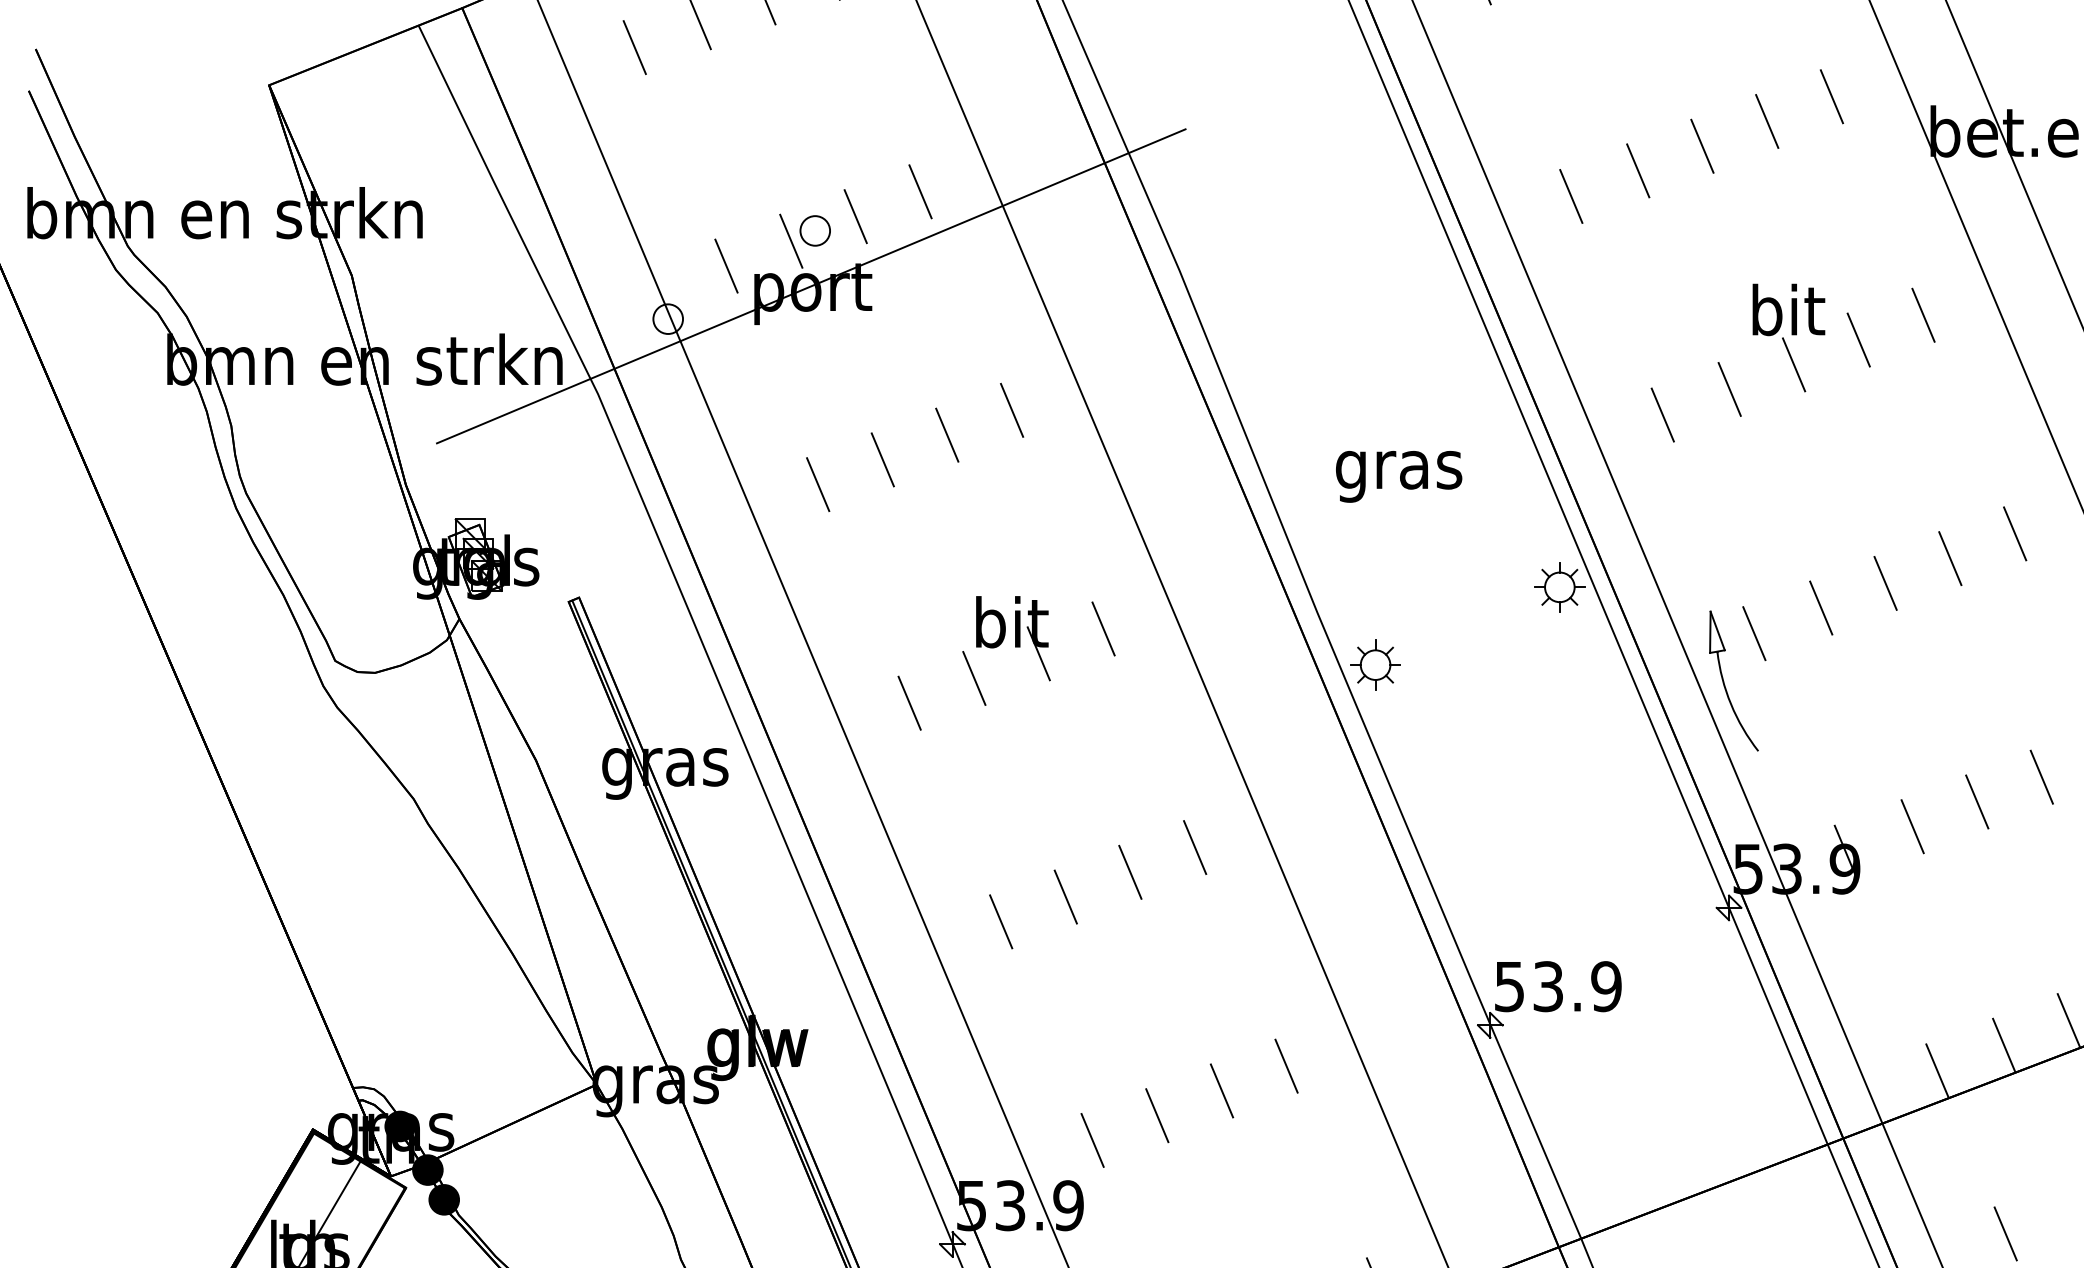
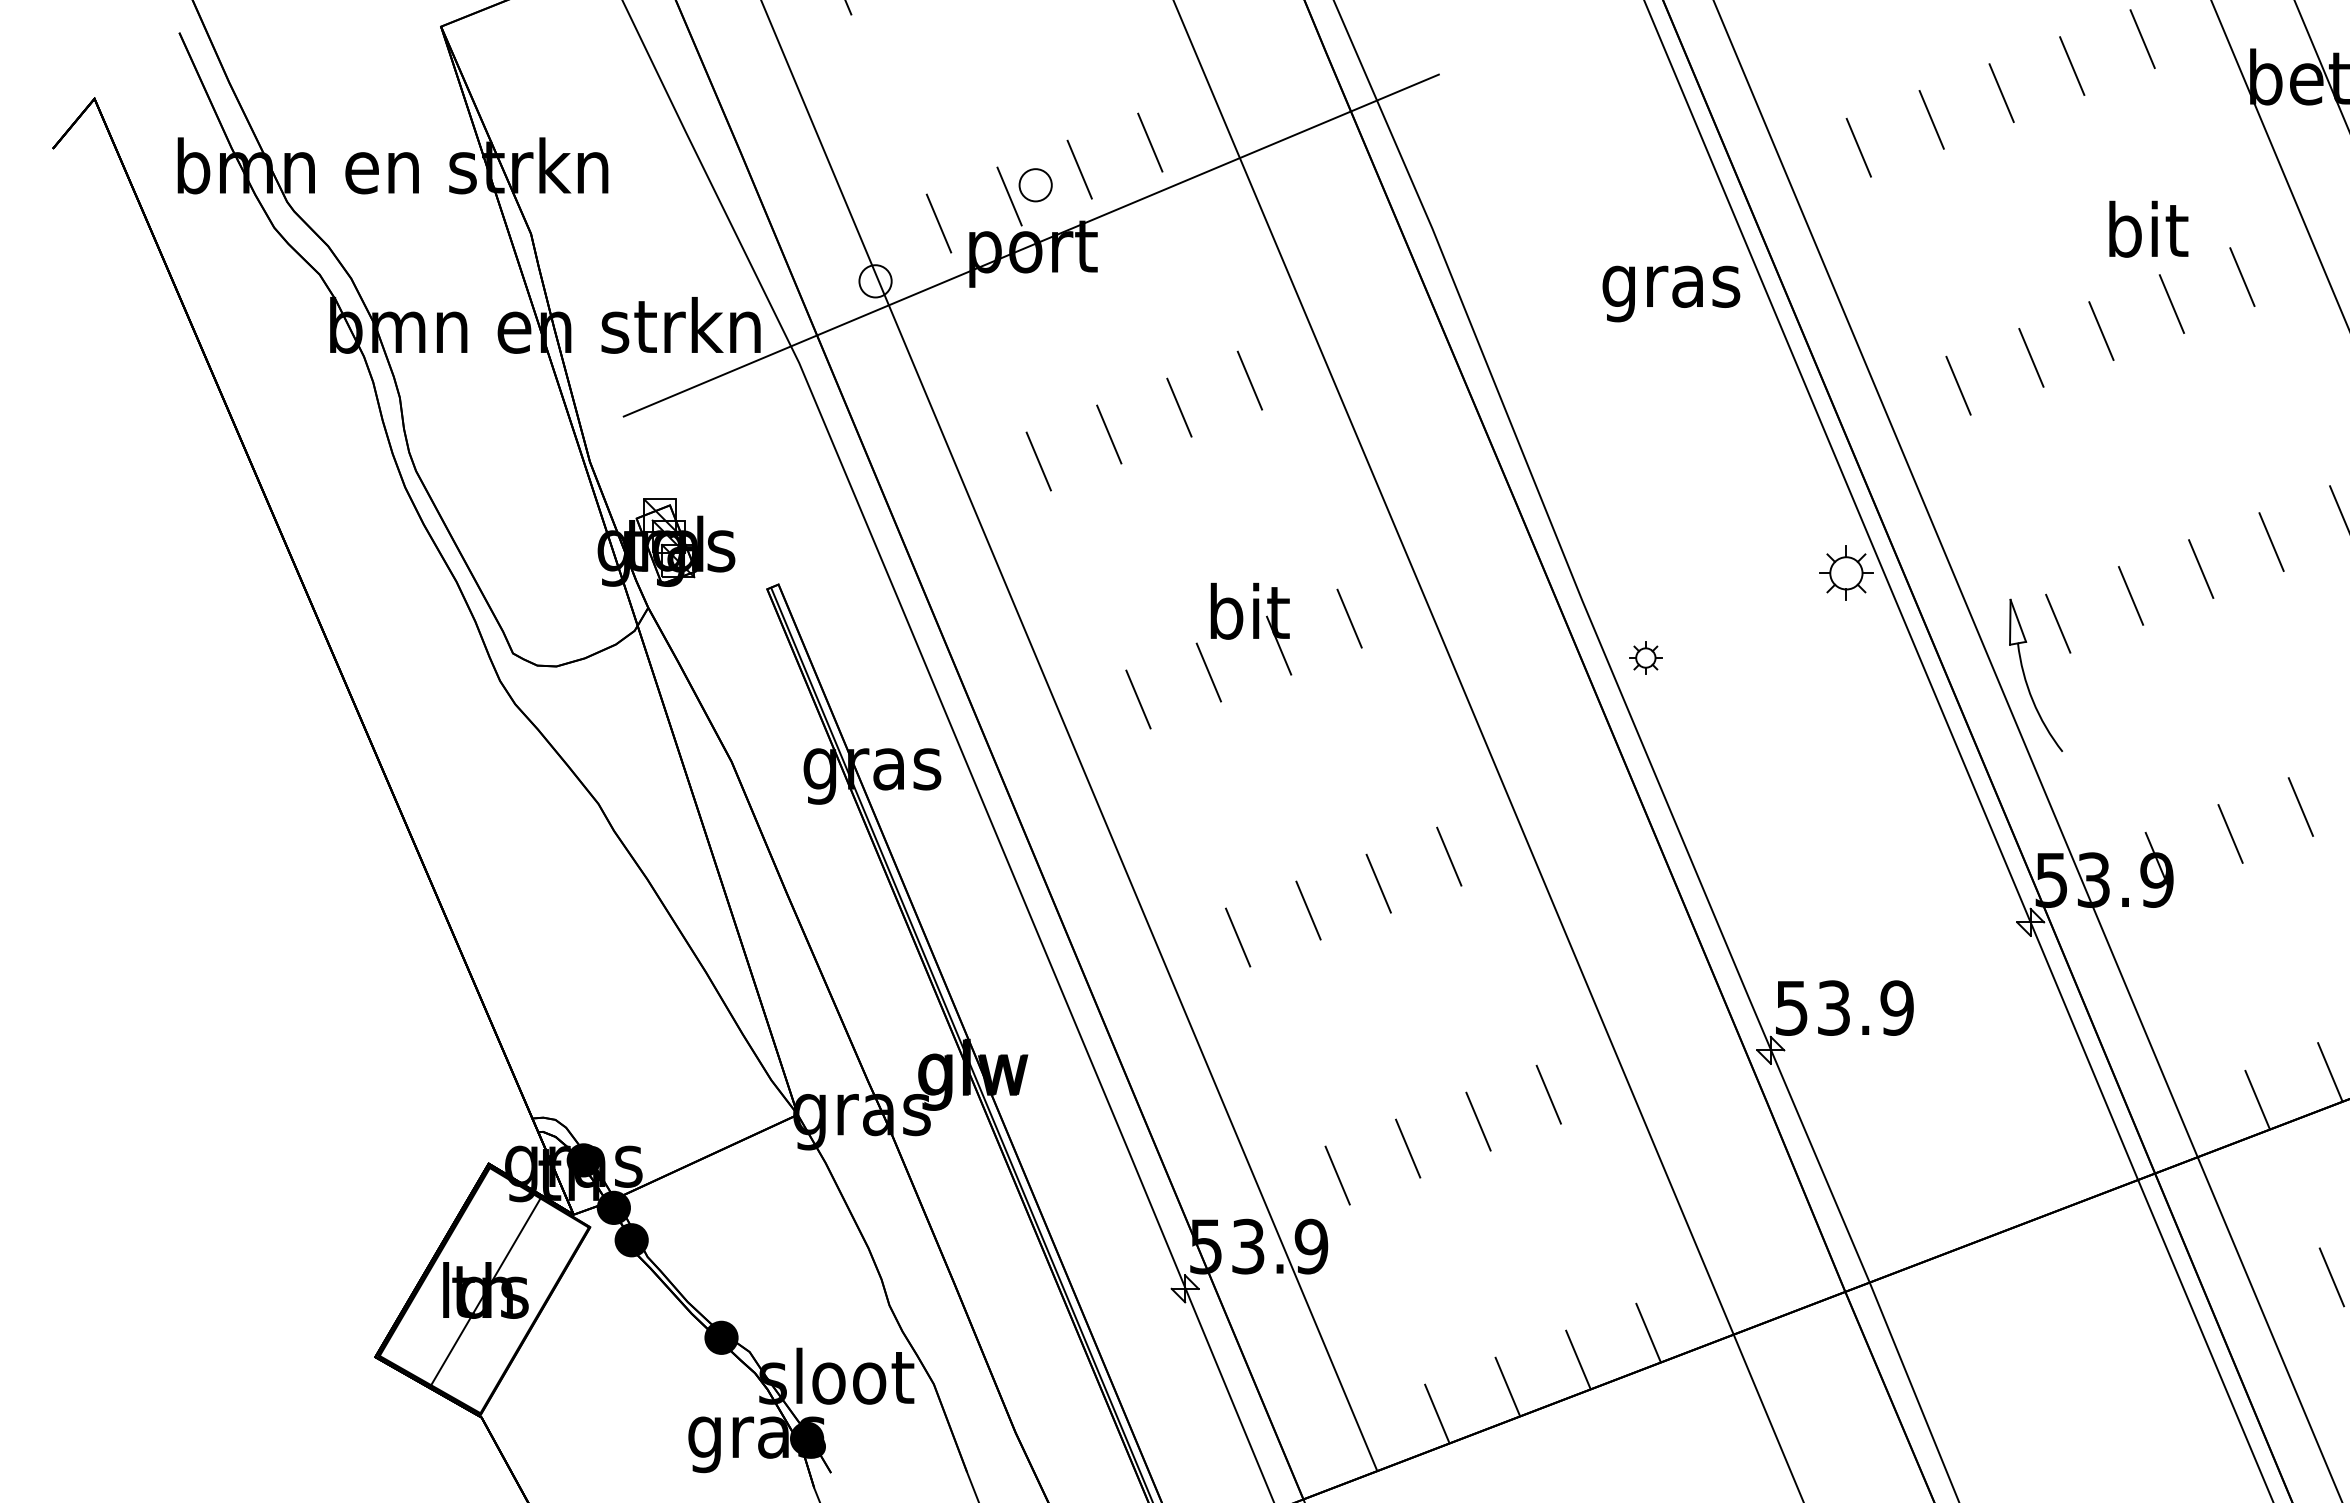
text: (1788, 309) -> (2148, 228), moved
text: (1399, 476) -> (1671, 293), moved
part: (1375, 664) -> (1645, 657), size x0.6

